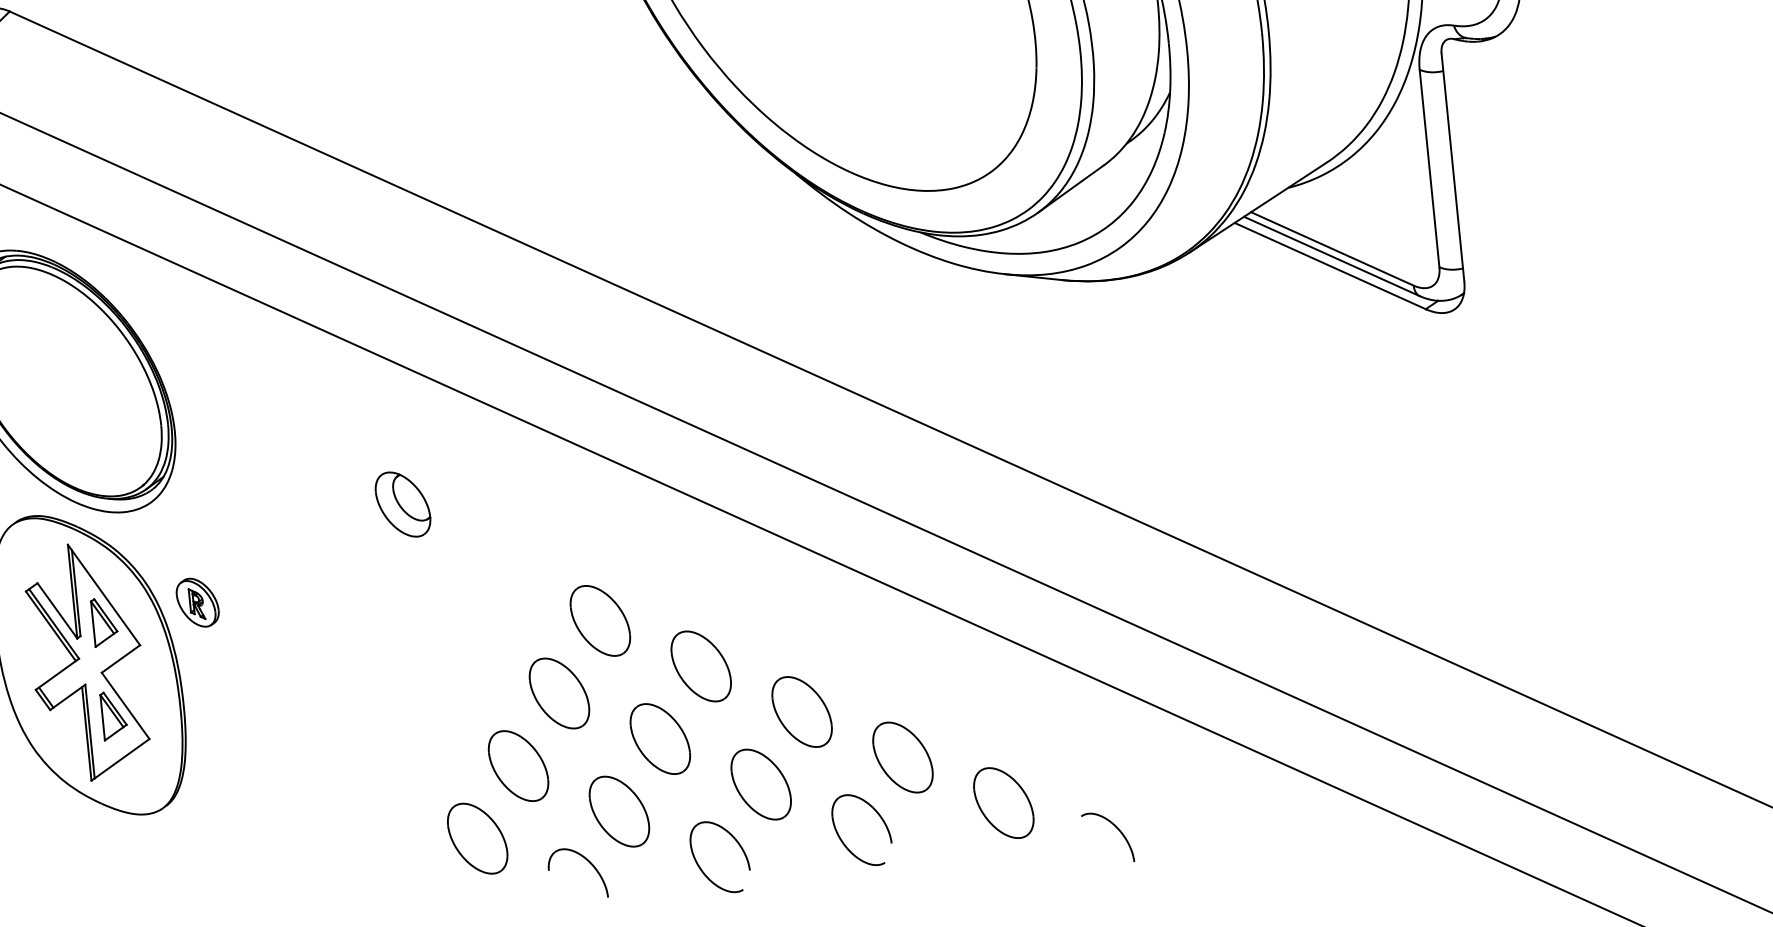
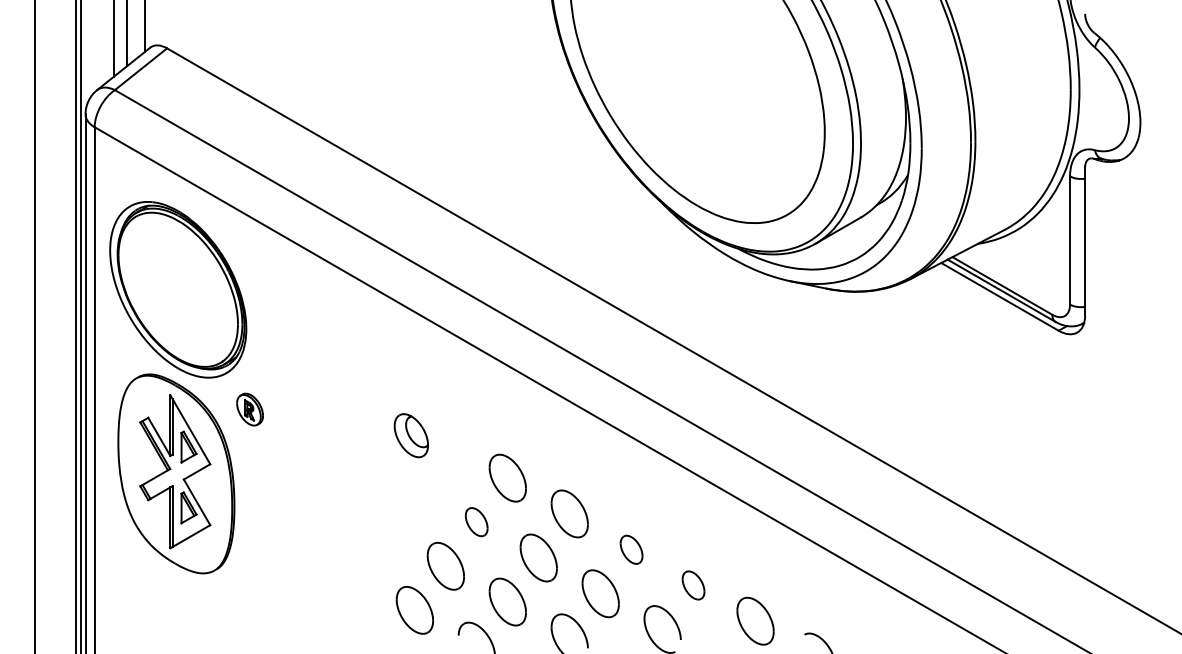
part: (403, 504) -> (411, 435), moved
part: (196, 602) -> (249, 409), moved
part: (558, 692) -> (476, 521), size x0.6
part: (801, 711) -> (631, 549), size x0.6
part: (902, 757) -> (693, 585), size x0.6

